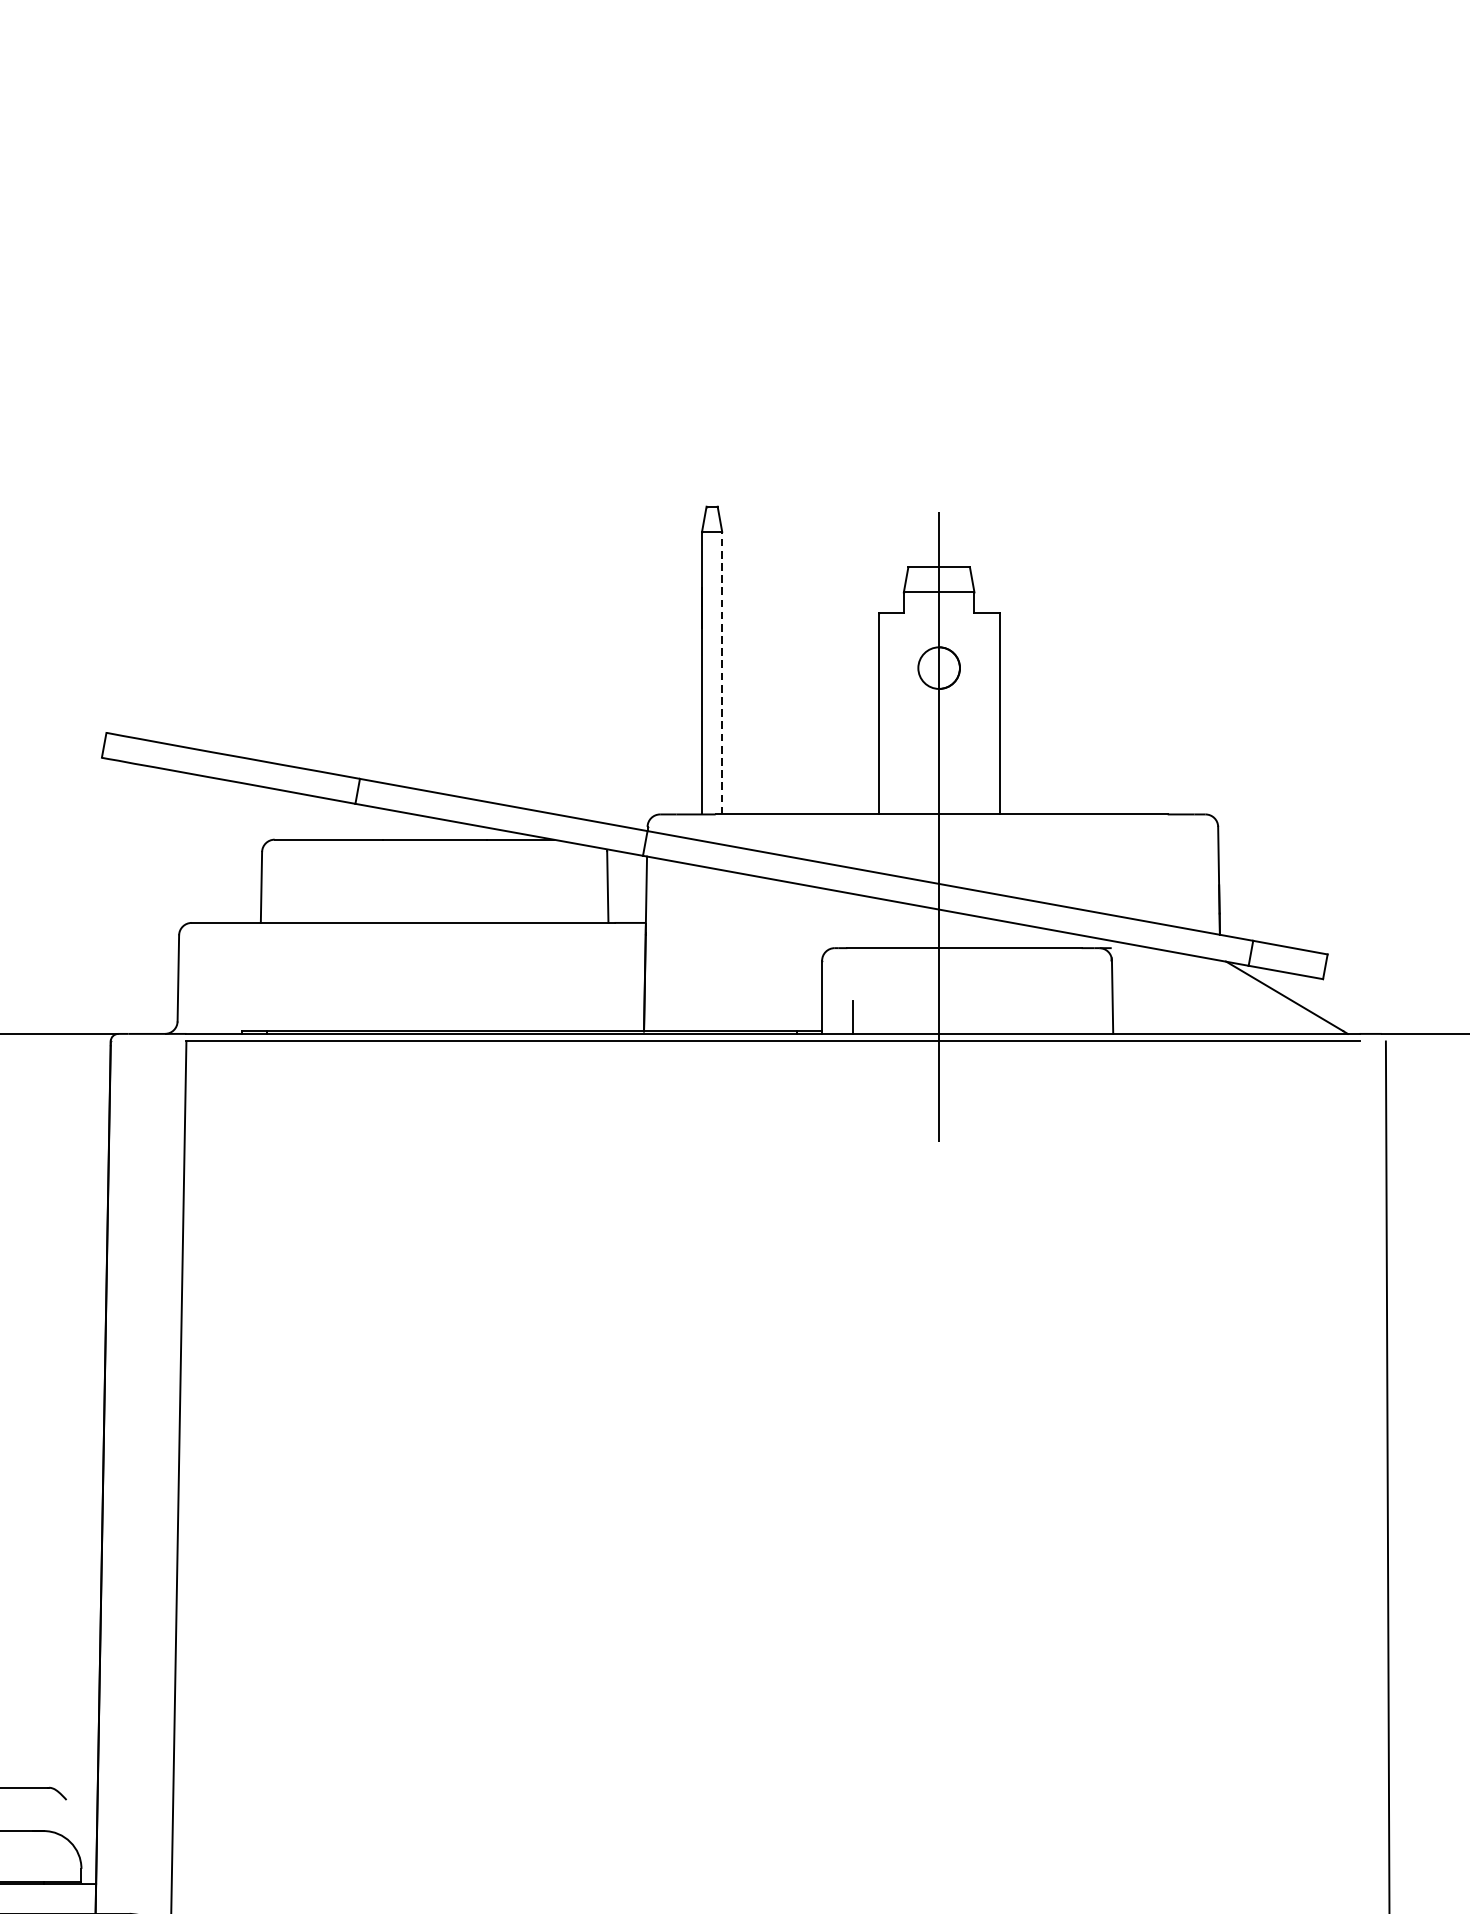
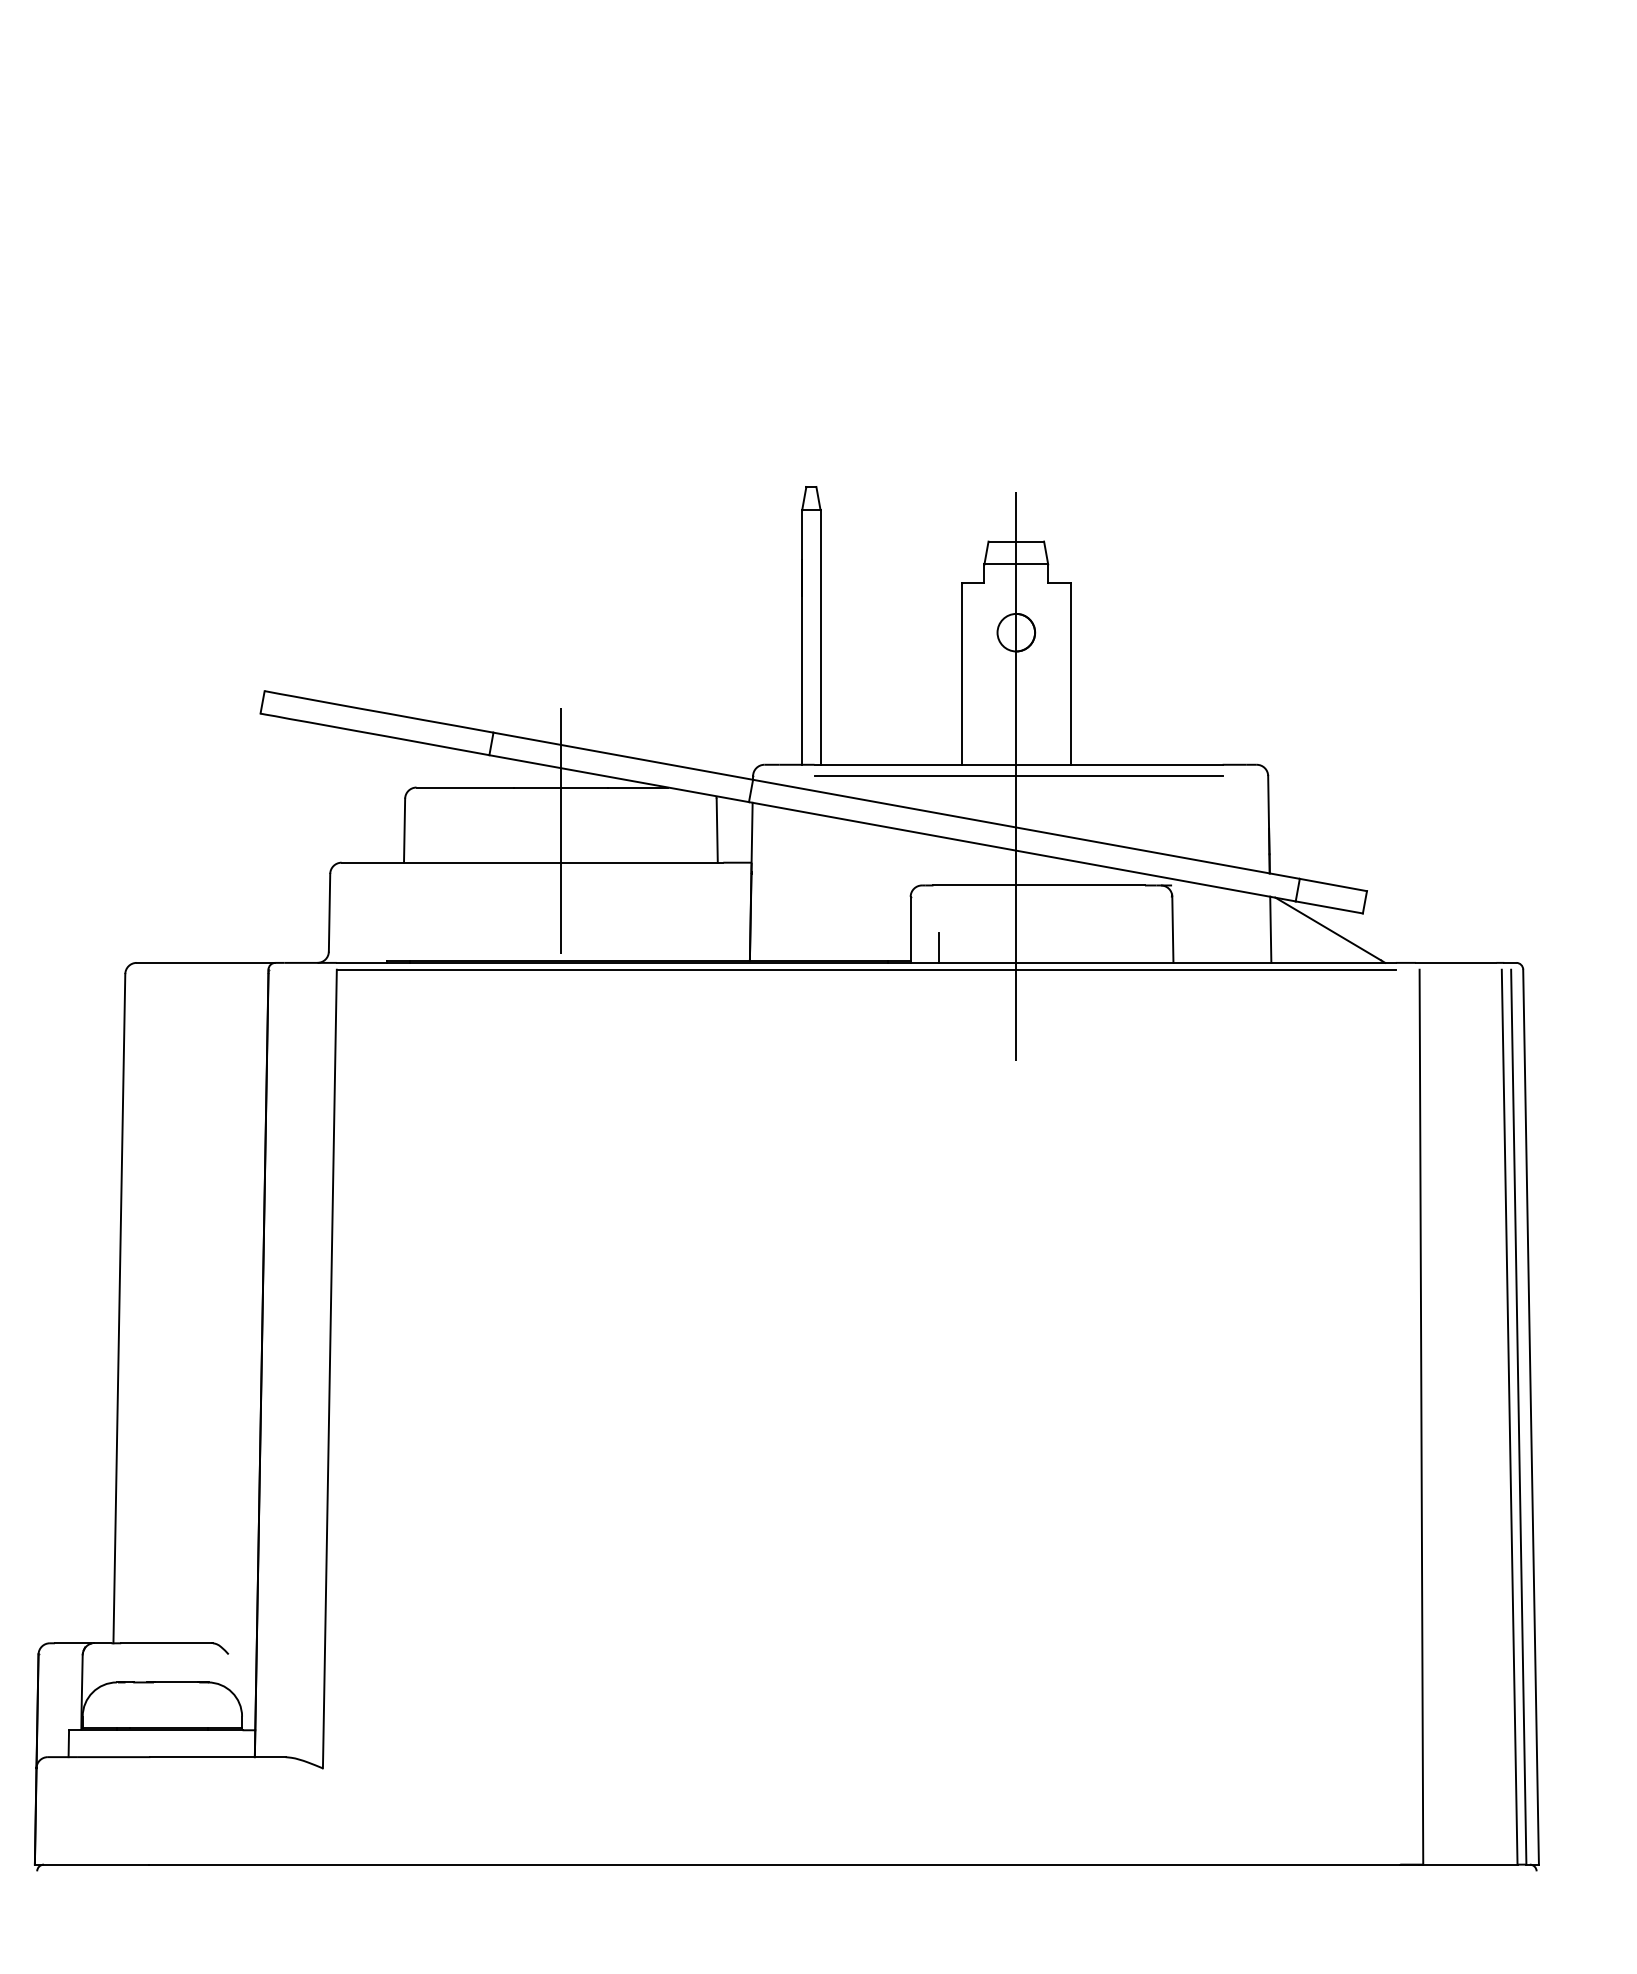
line: (722, 673) -> (820, 637), dashed -> solid
line: (941, 826) -> (1018, 775), added
line: (434, 887) -> (560, 830), added
line: (1220, 996) -> (1270, 929), added

